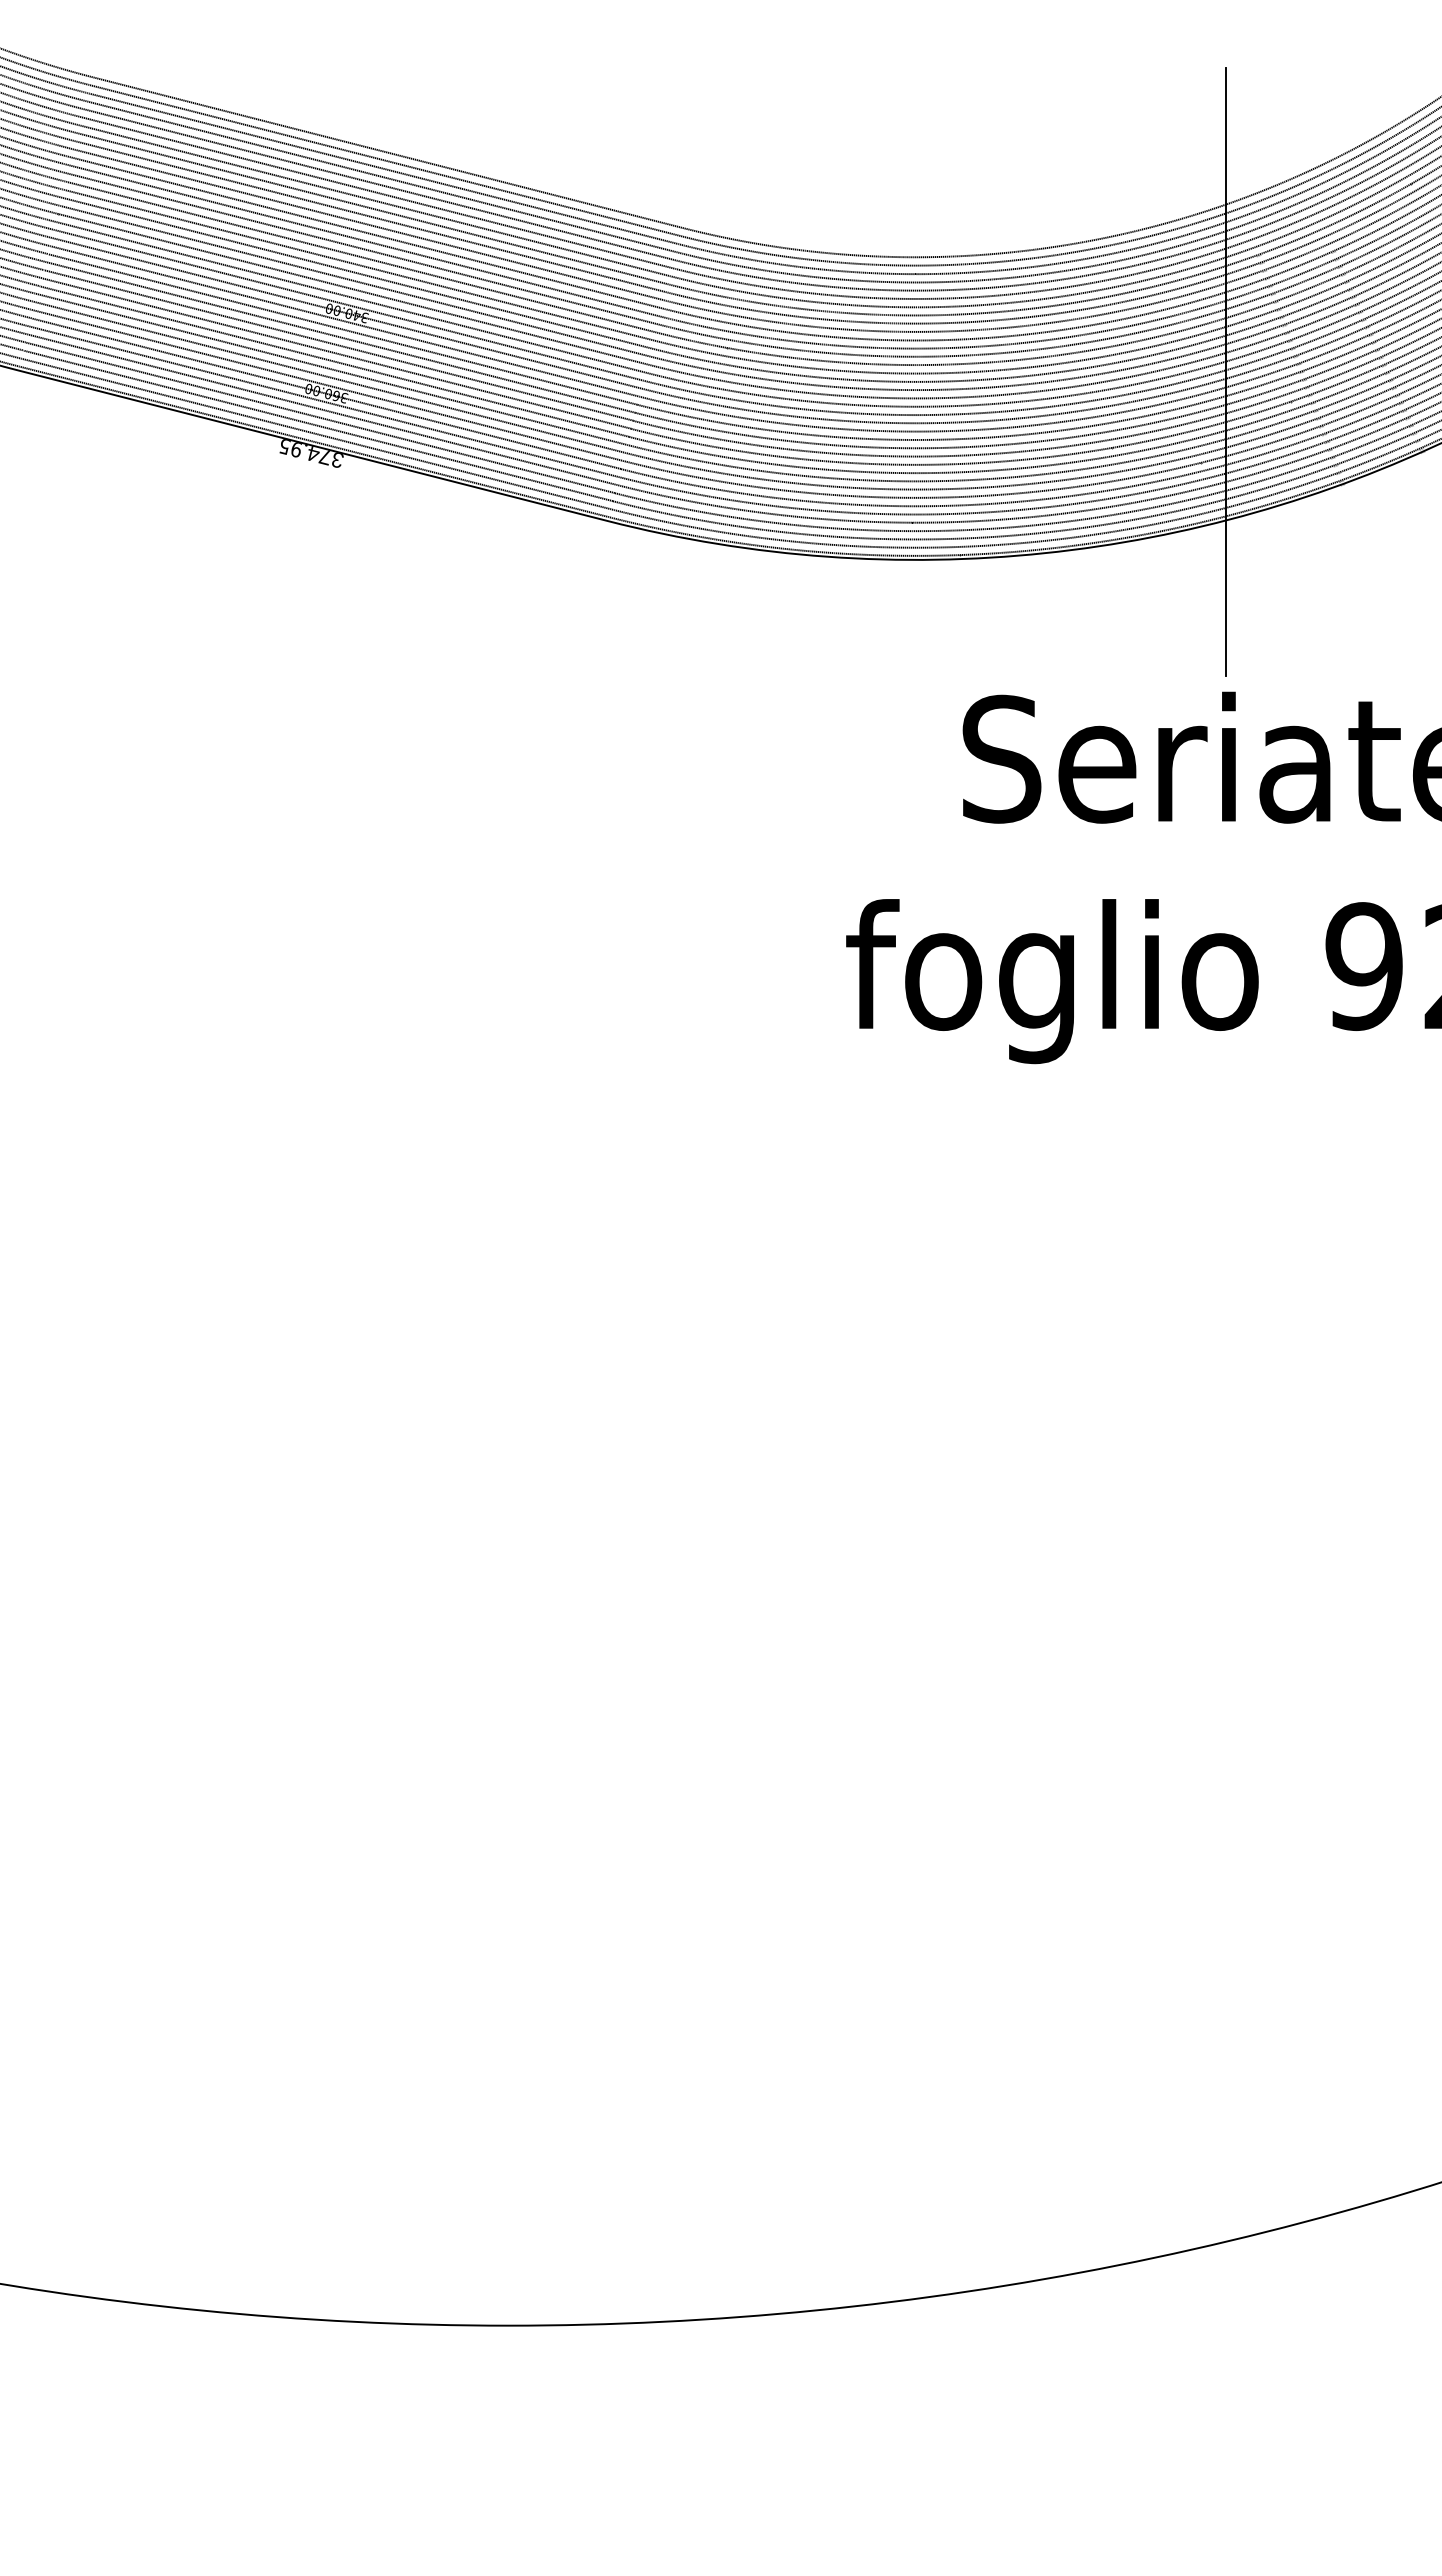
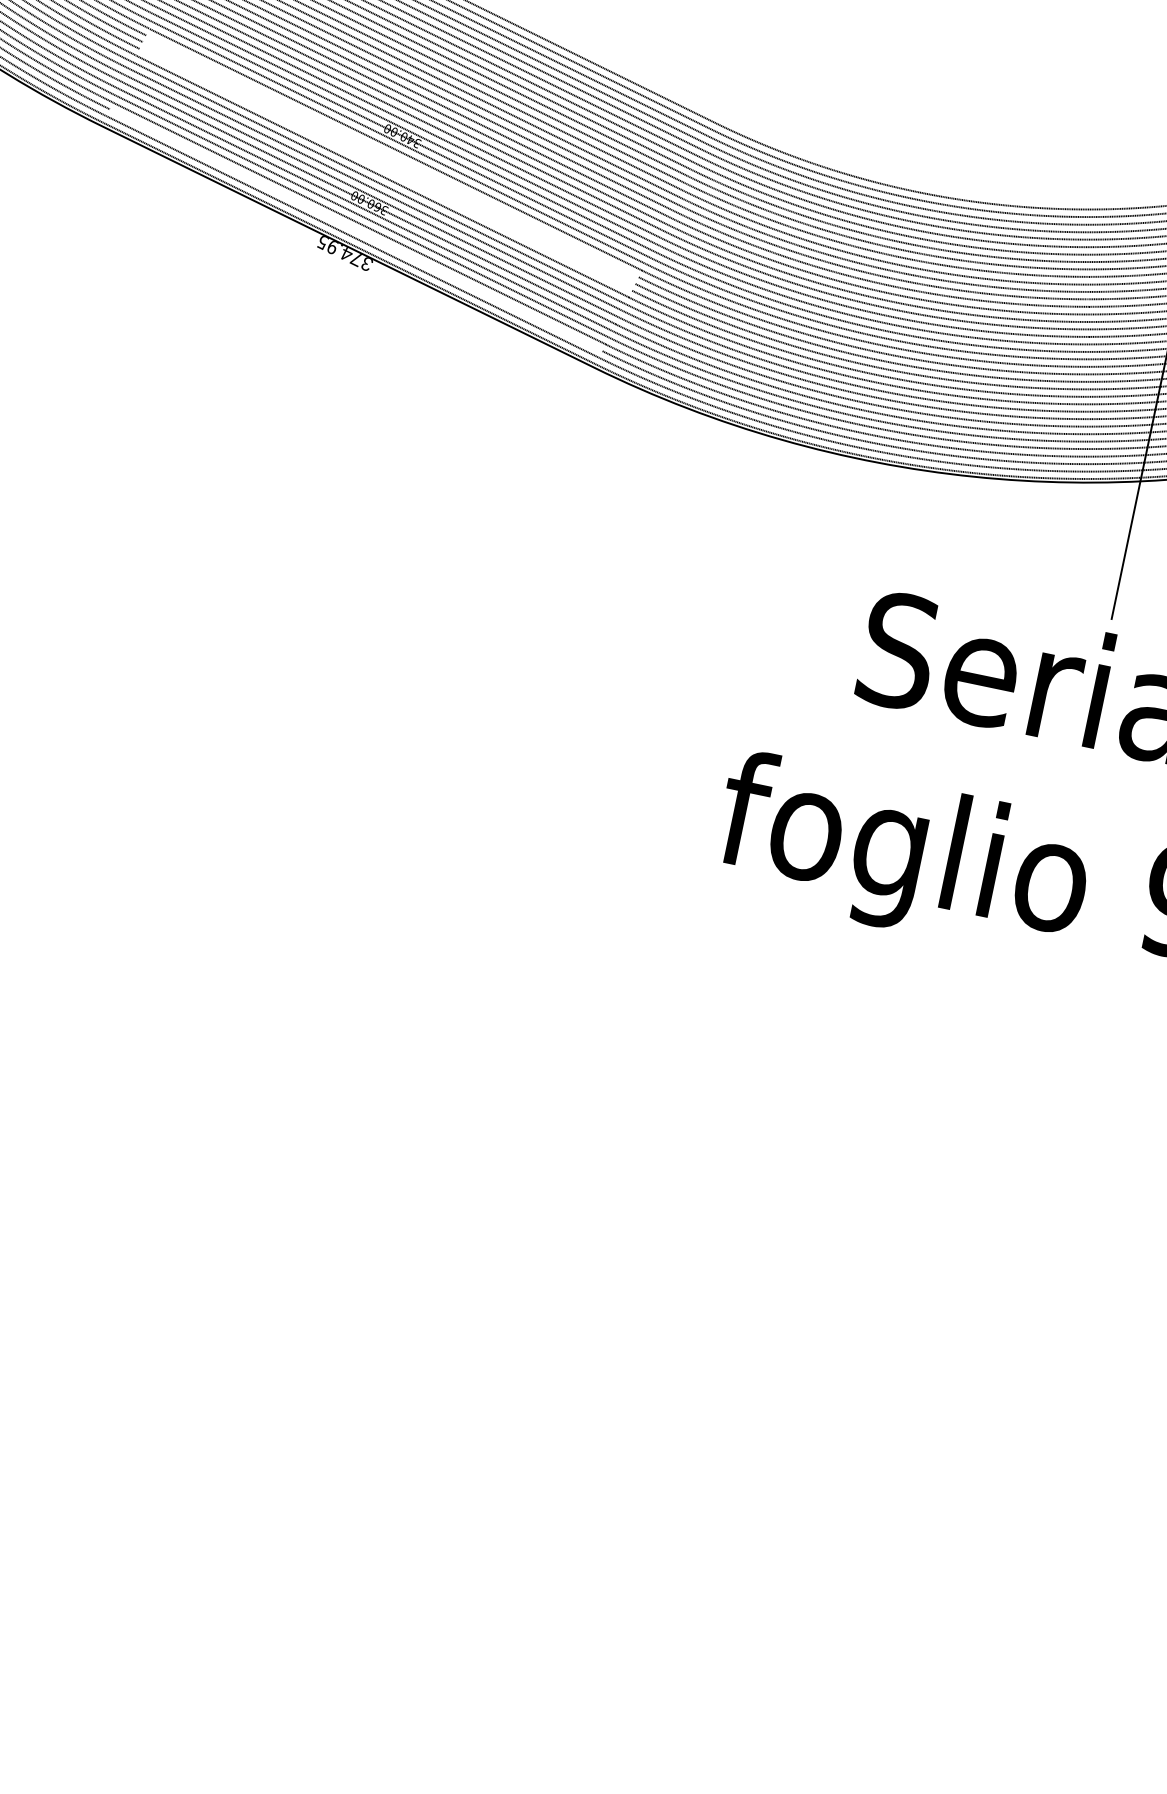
line: (340, 337) -> (392, 156), removed
line: (338, 345) -> (388, 163), removed
line: (336, 353) -> (385, 169), removed
line: (317, 425) -> (355, 229), removed

